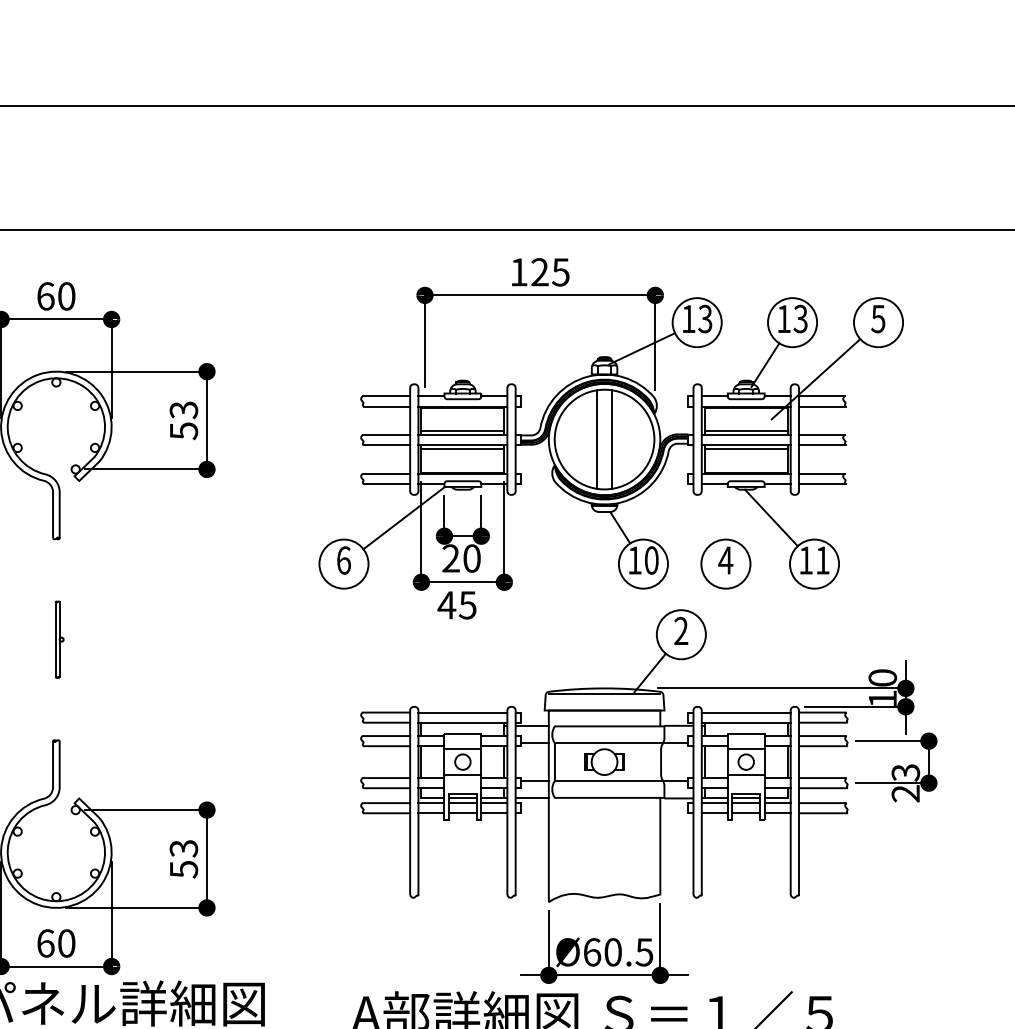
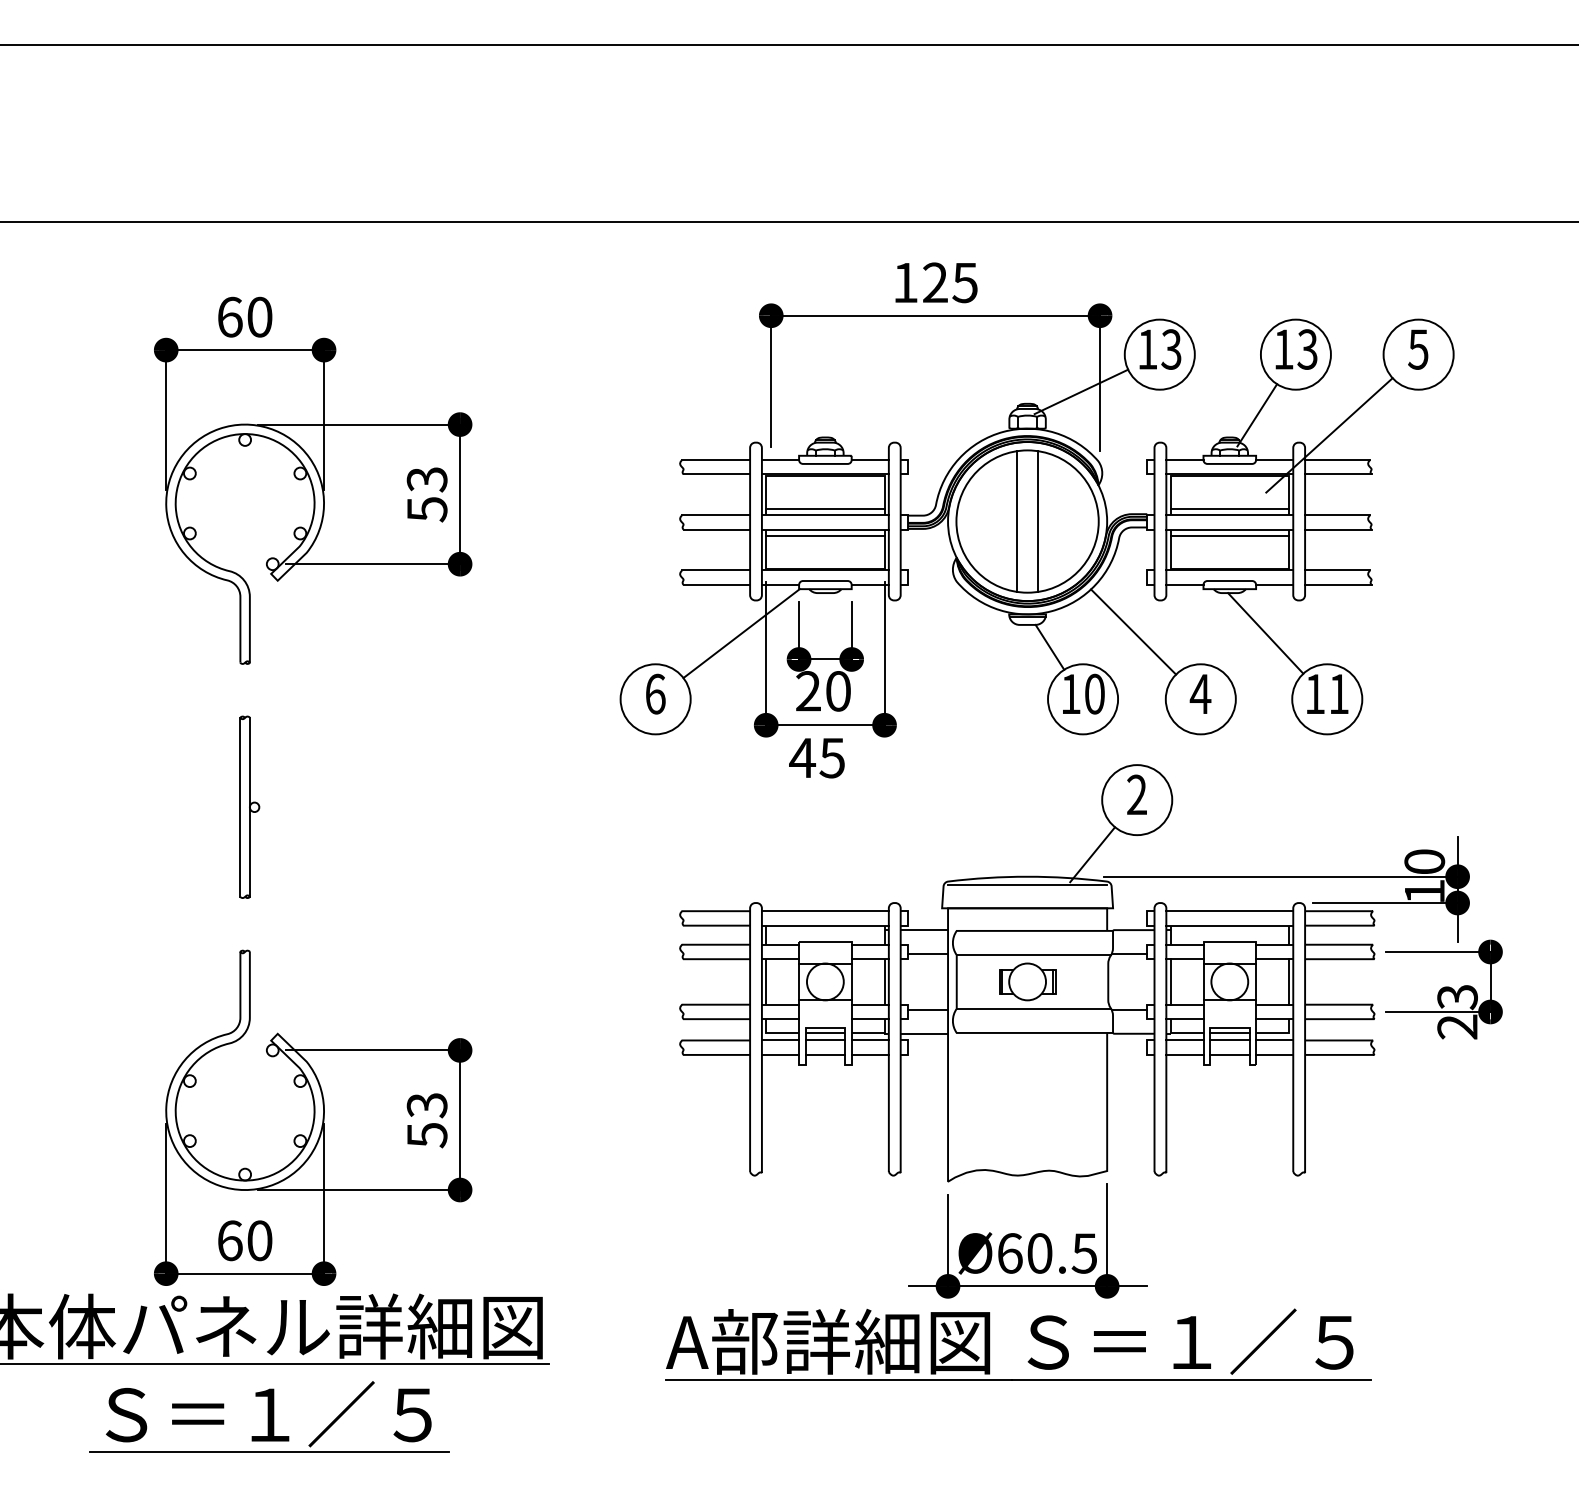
line: (678, 516) -> (1133, 631), added
part: (59, 639) -> (249, 806), size x1.67
circle: (462, 761) -> (824, 981), size x1.67
circle: (746, 761) -> (1229, 981), size x1.67

